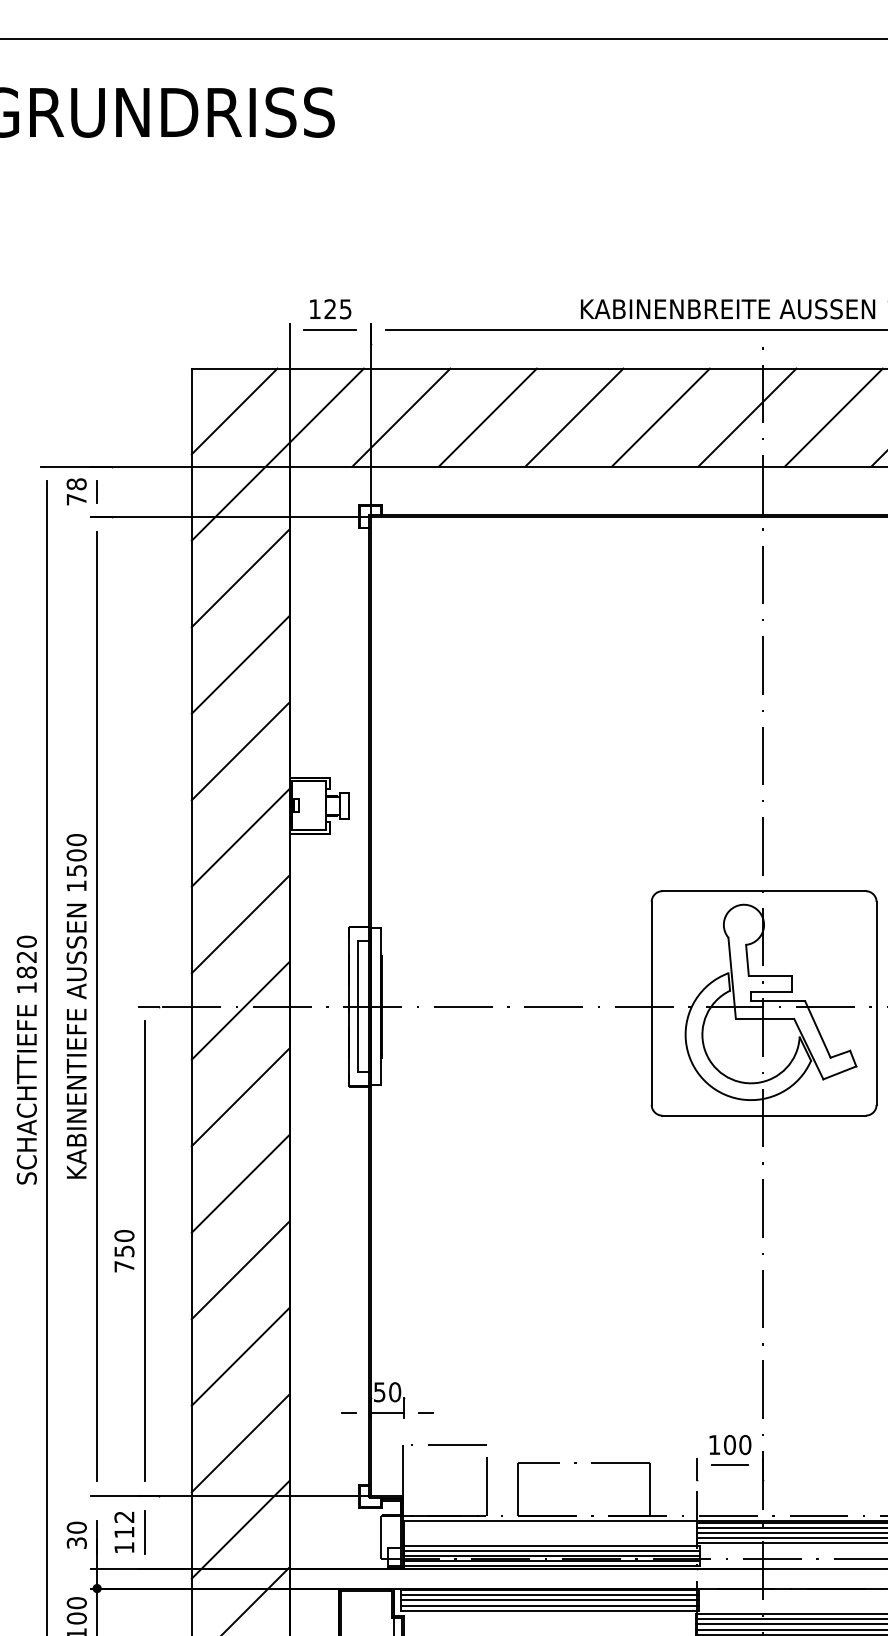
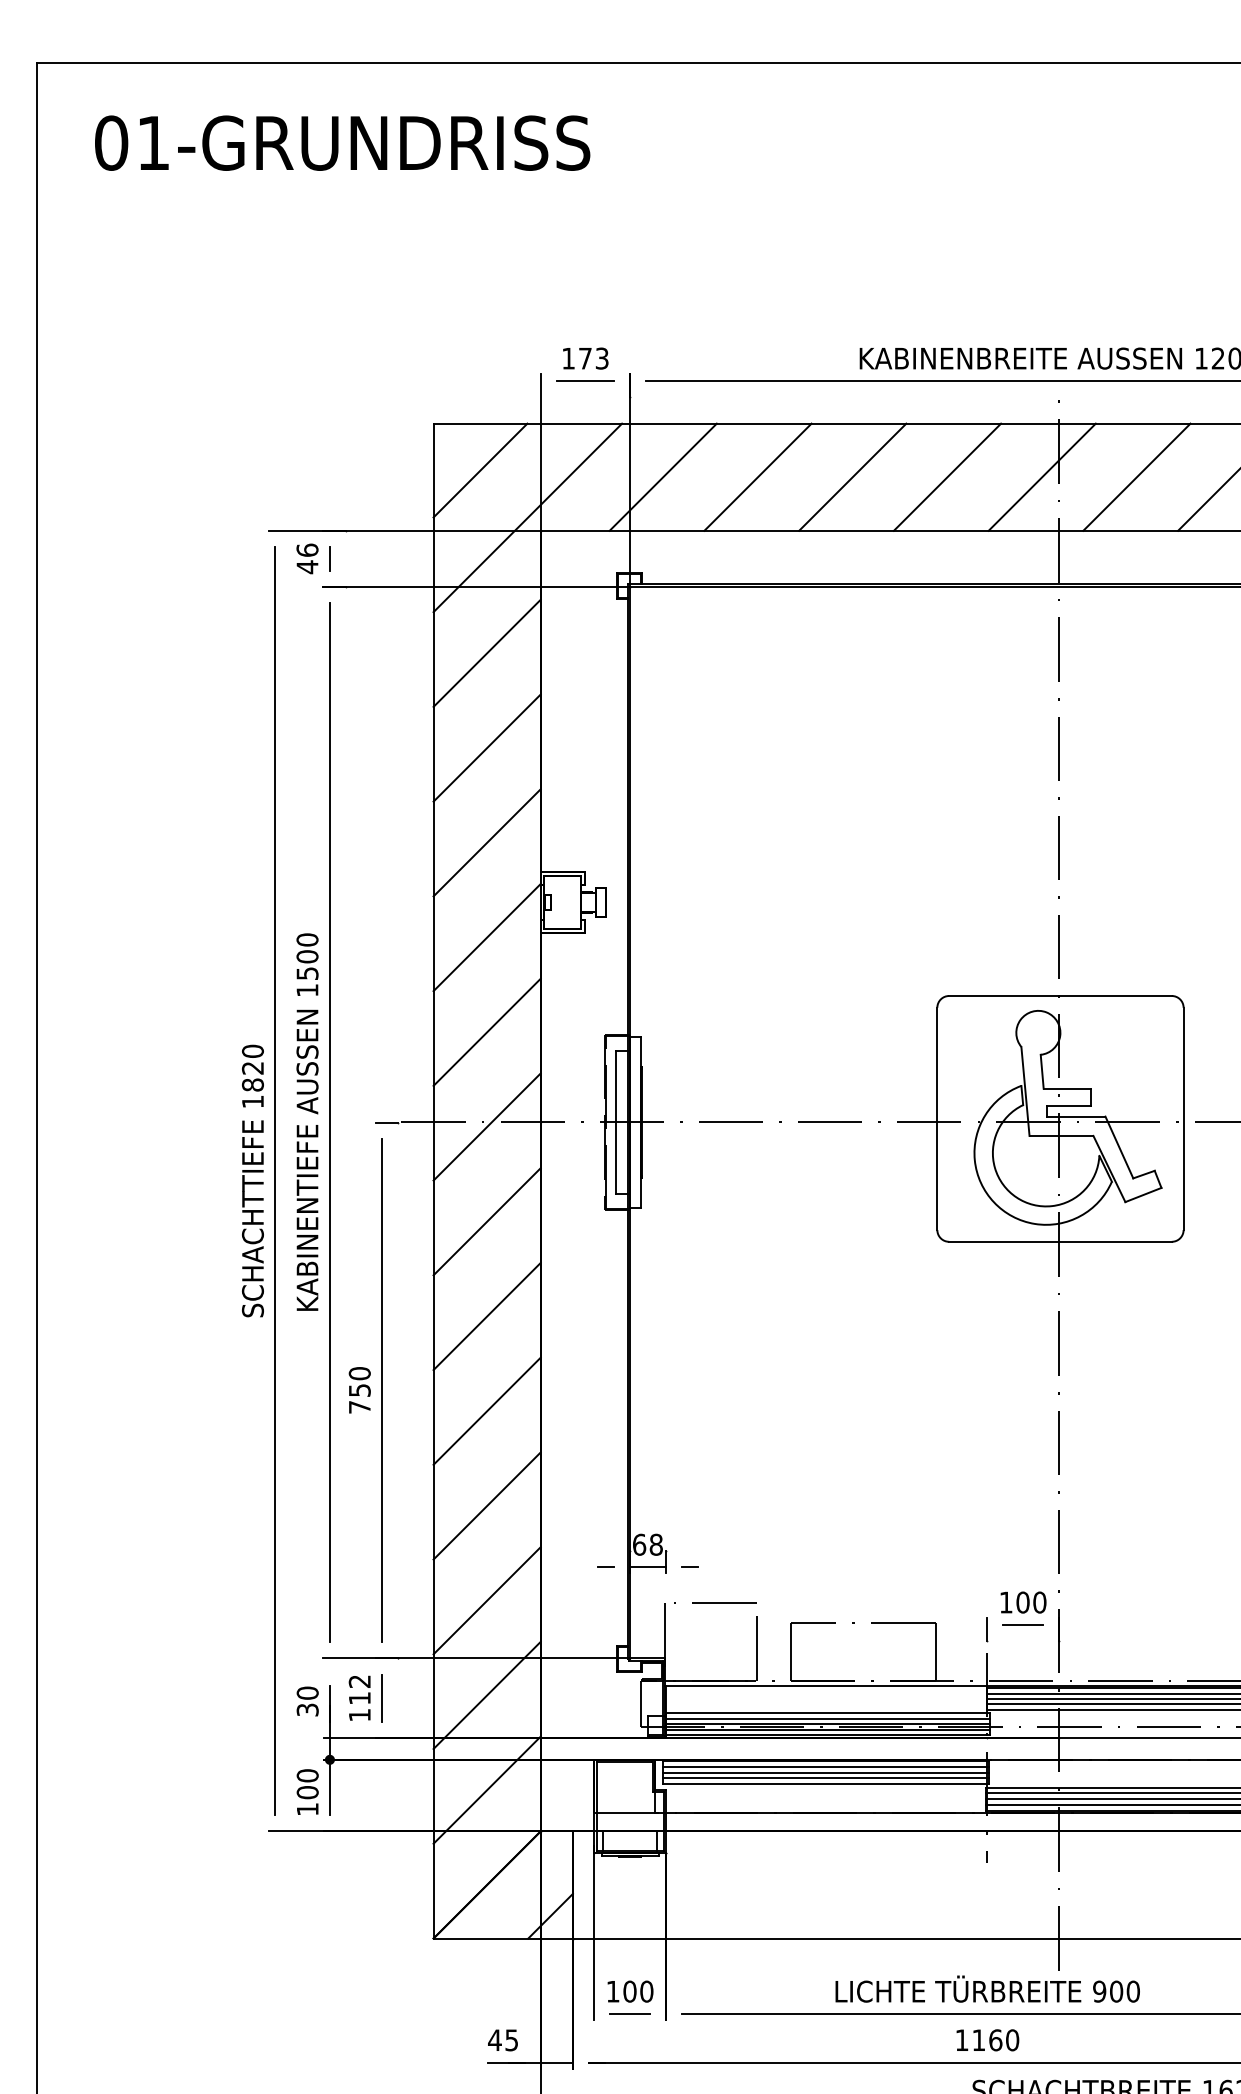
text: (337, 309) -> (593, 358), 125 -> 173
text: (76, 491) -> (307, 558), 78 -> 46
text: (387, 1391) -> (647, 1544), 50 -> 68

